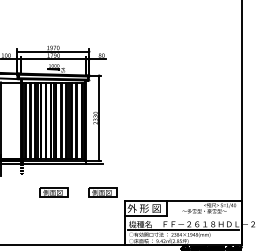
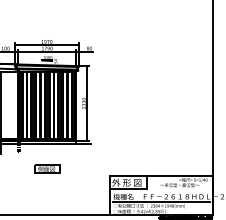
part: (102, 192) -> (90, 168), removed

